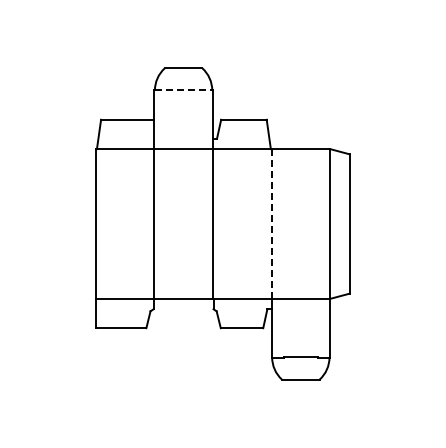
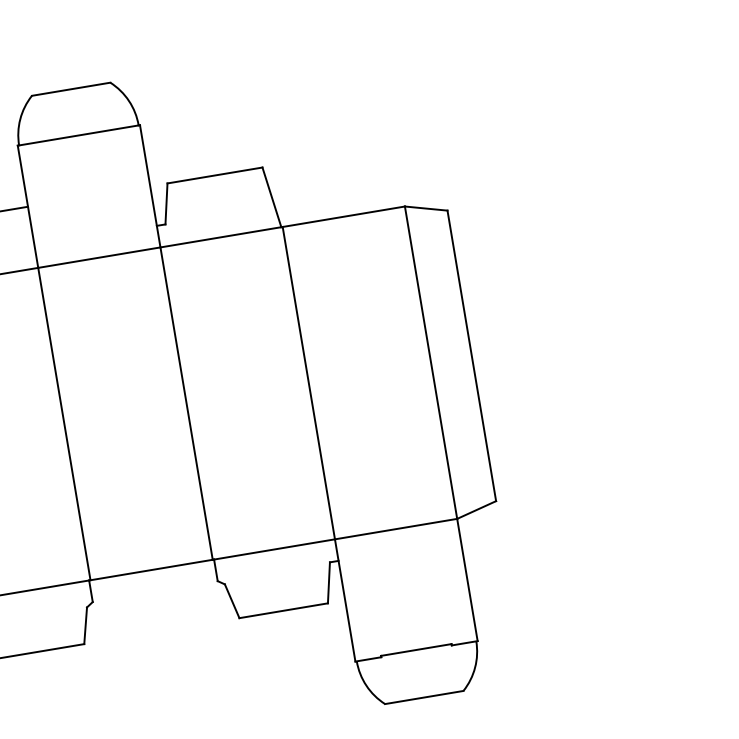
line: (183, 90) -> (78, 135), dashed -> solid
line: (271, 224) -> (308, 384), dashed -> solid

